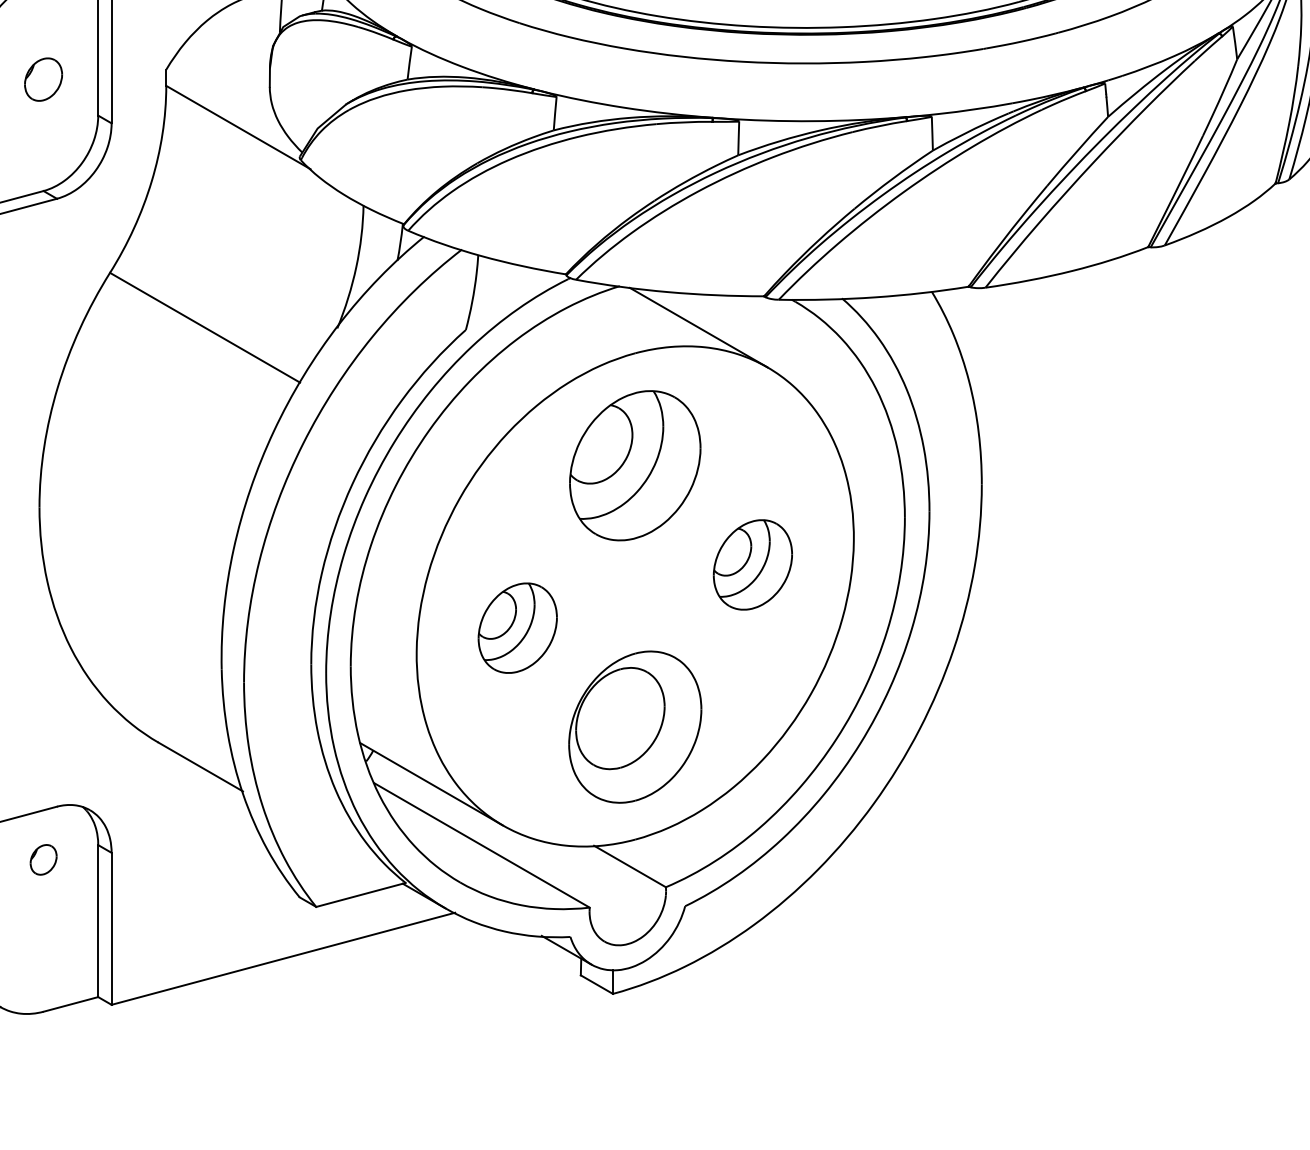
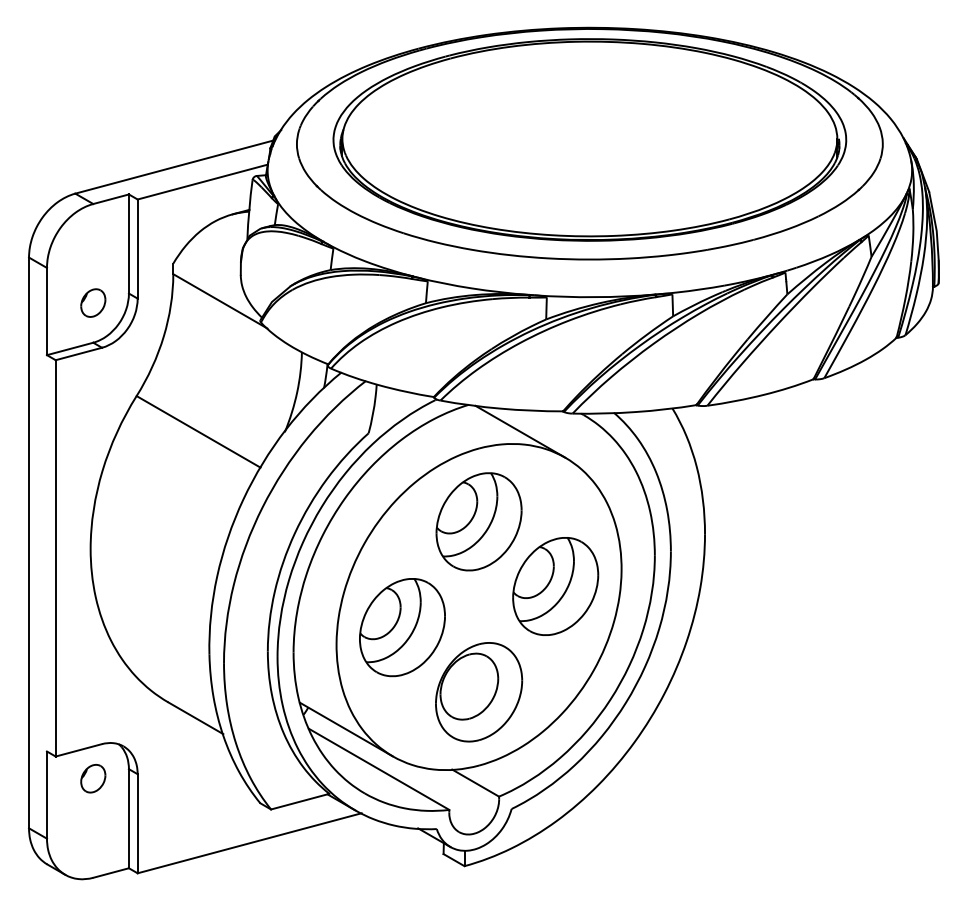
part: (43, 78) -> (93, 302), moved
part: (752, 564) -> (555, 586), size x1.67
part: (517, 627) -> (402, 627), size x1.67
part: (43, 859) -> (93, 778), size x1.43

